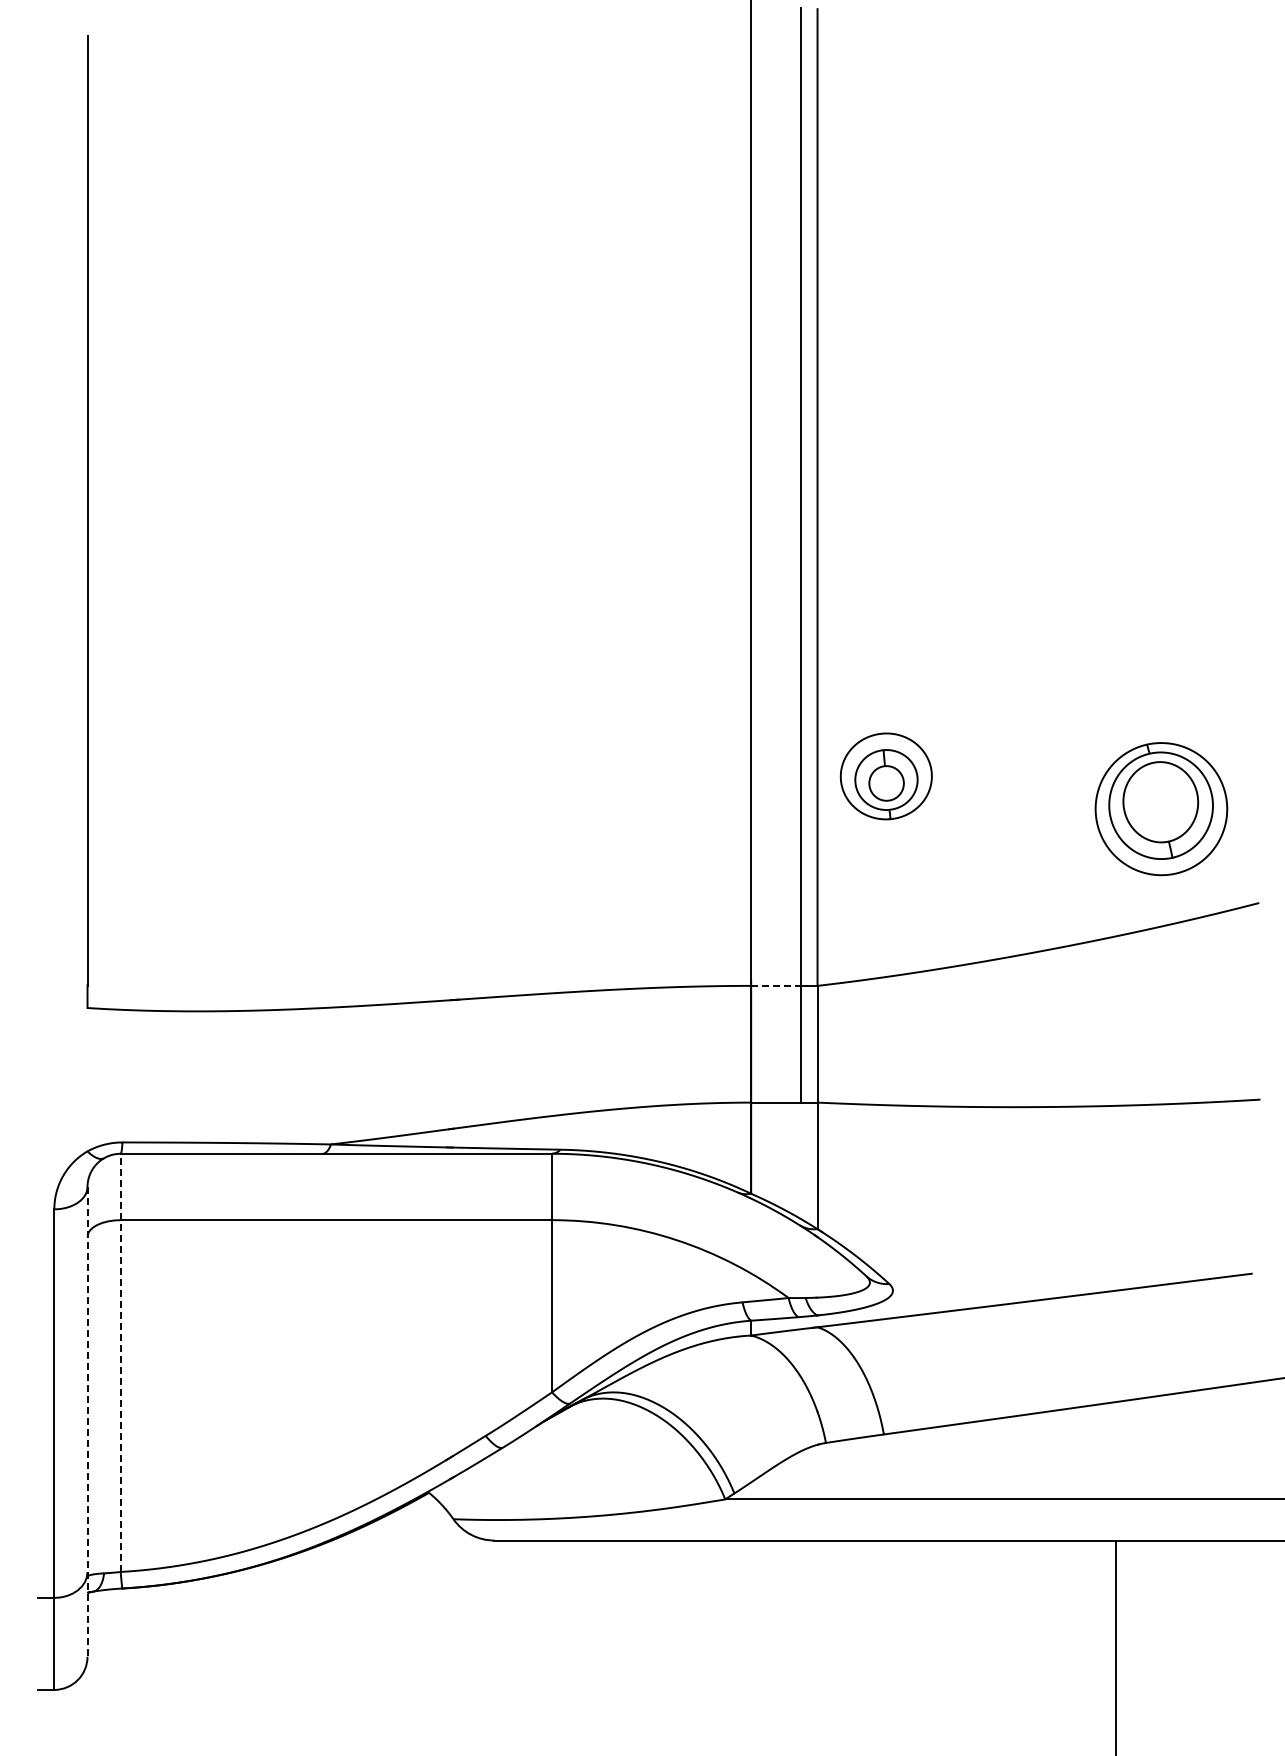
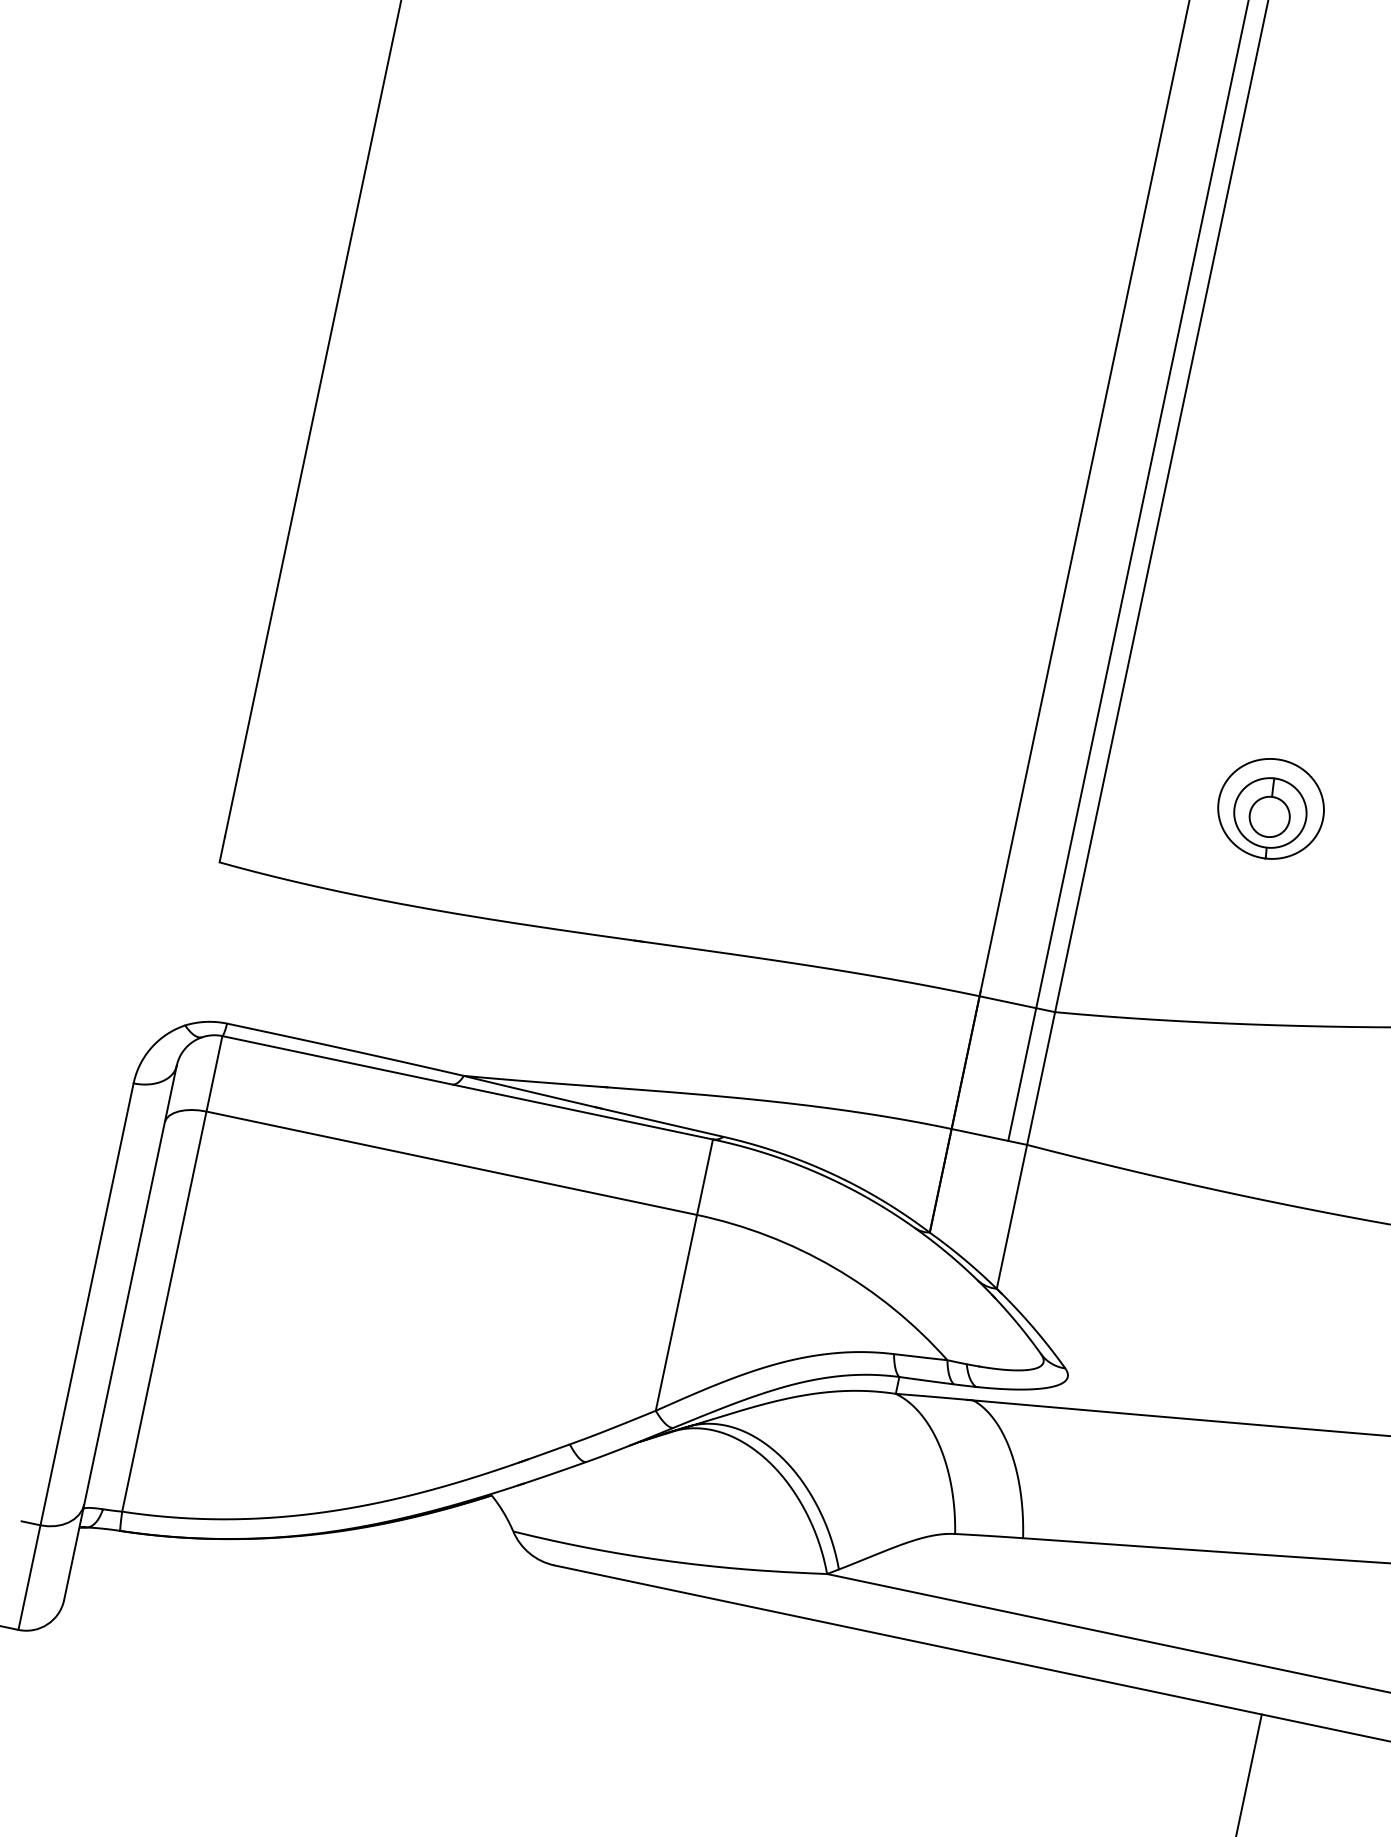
part: (885, 776) -> (1270, 808), moved
line: (776, 985) -> (1008, 1001), dashed -> solid
line: (120, 1362) -> (172, 1273), dashed -> solid
line: (87, 1421) -> (120, 1332), dashed -> solid

